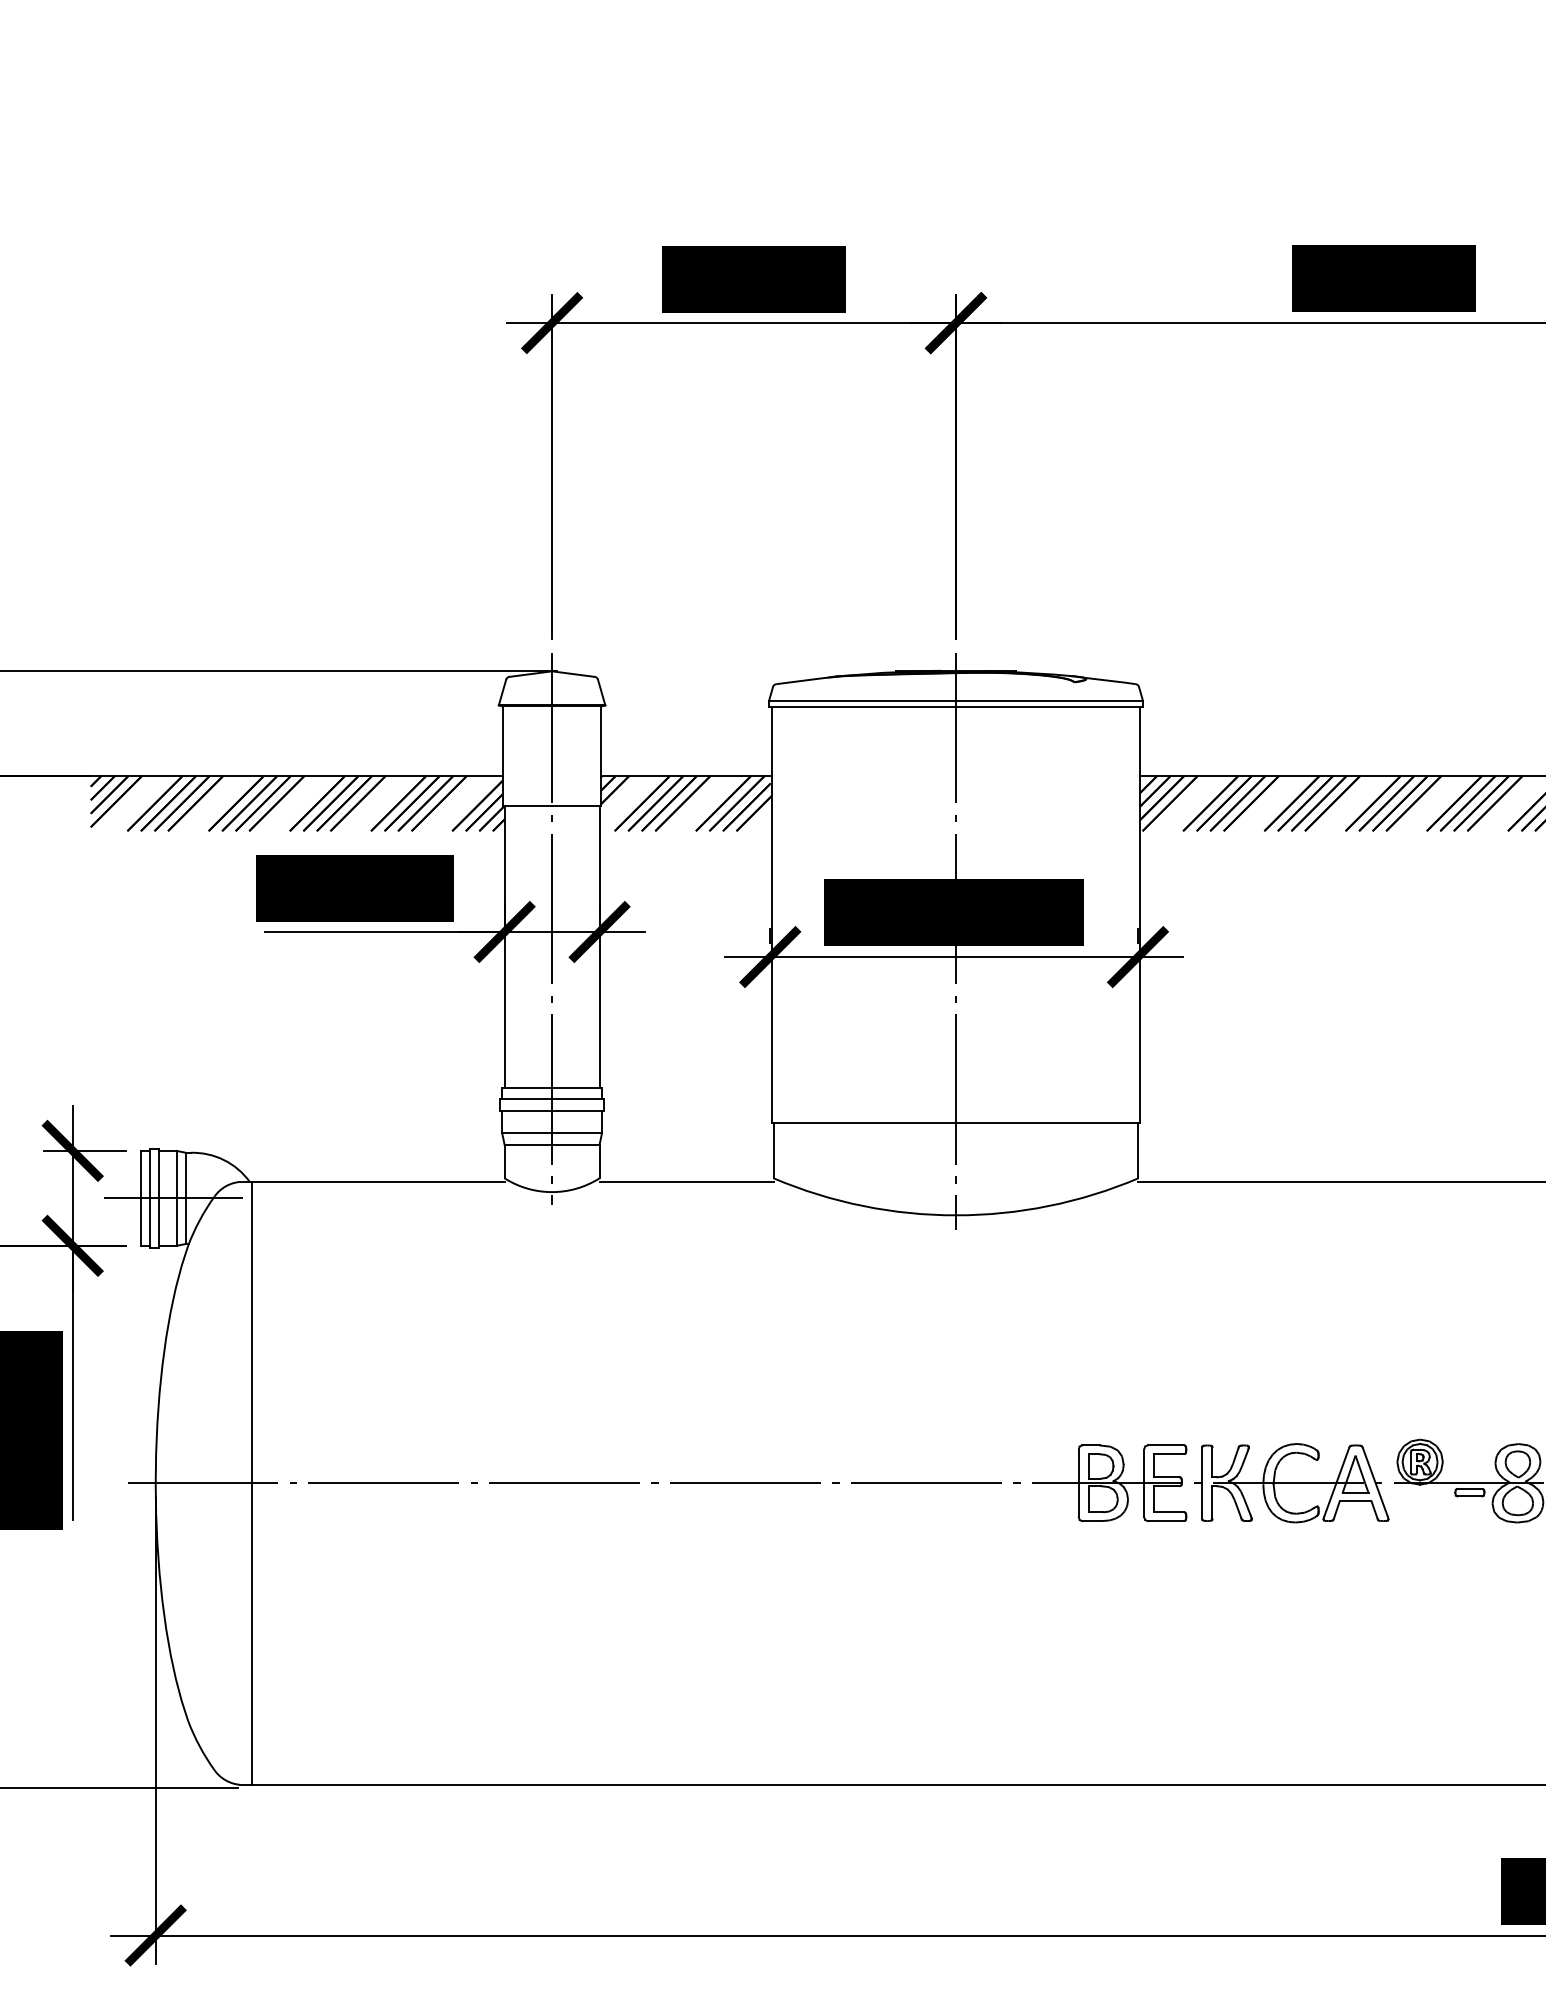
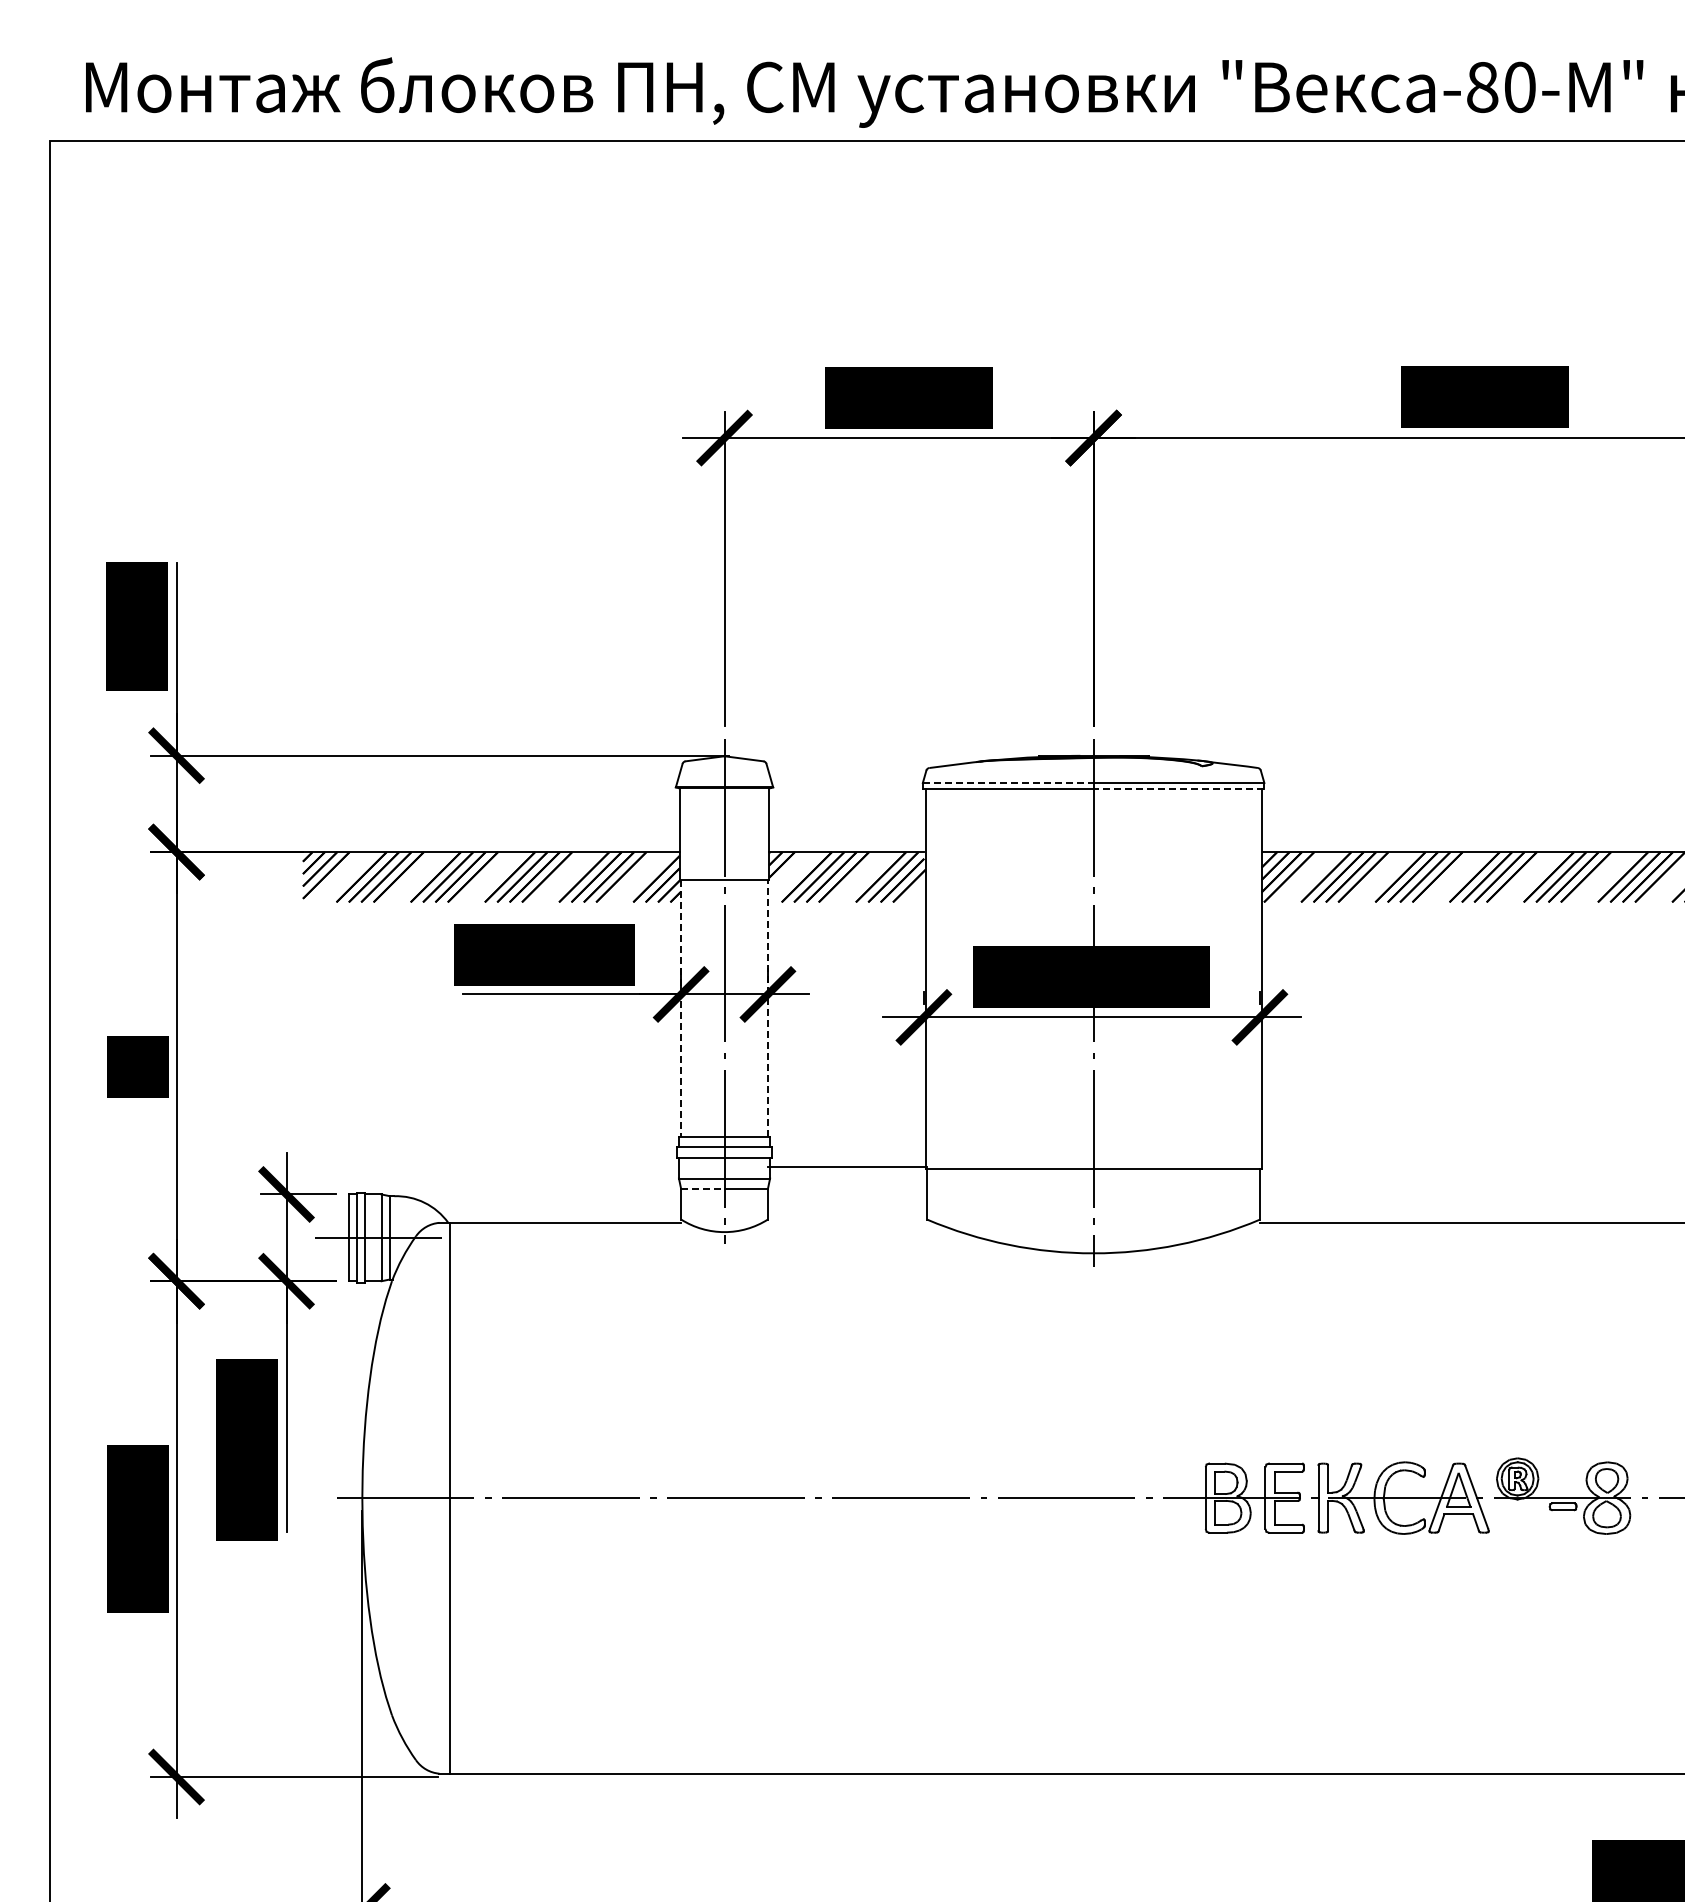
line: (862, 701) -> (1008, 783), solid -> dashed
line: (1048, 707) -> (1178, 789), solid -> dashed
line: (505, 947) -> (681, 1008), solid -> dashed
line: (599, 947) -> (767, 1008), solid -> dashed
line: (527, 1144) -> (702, 1188), solid -> dashed
line: (685, 1181) -> (846, 1166), moved

